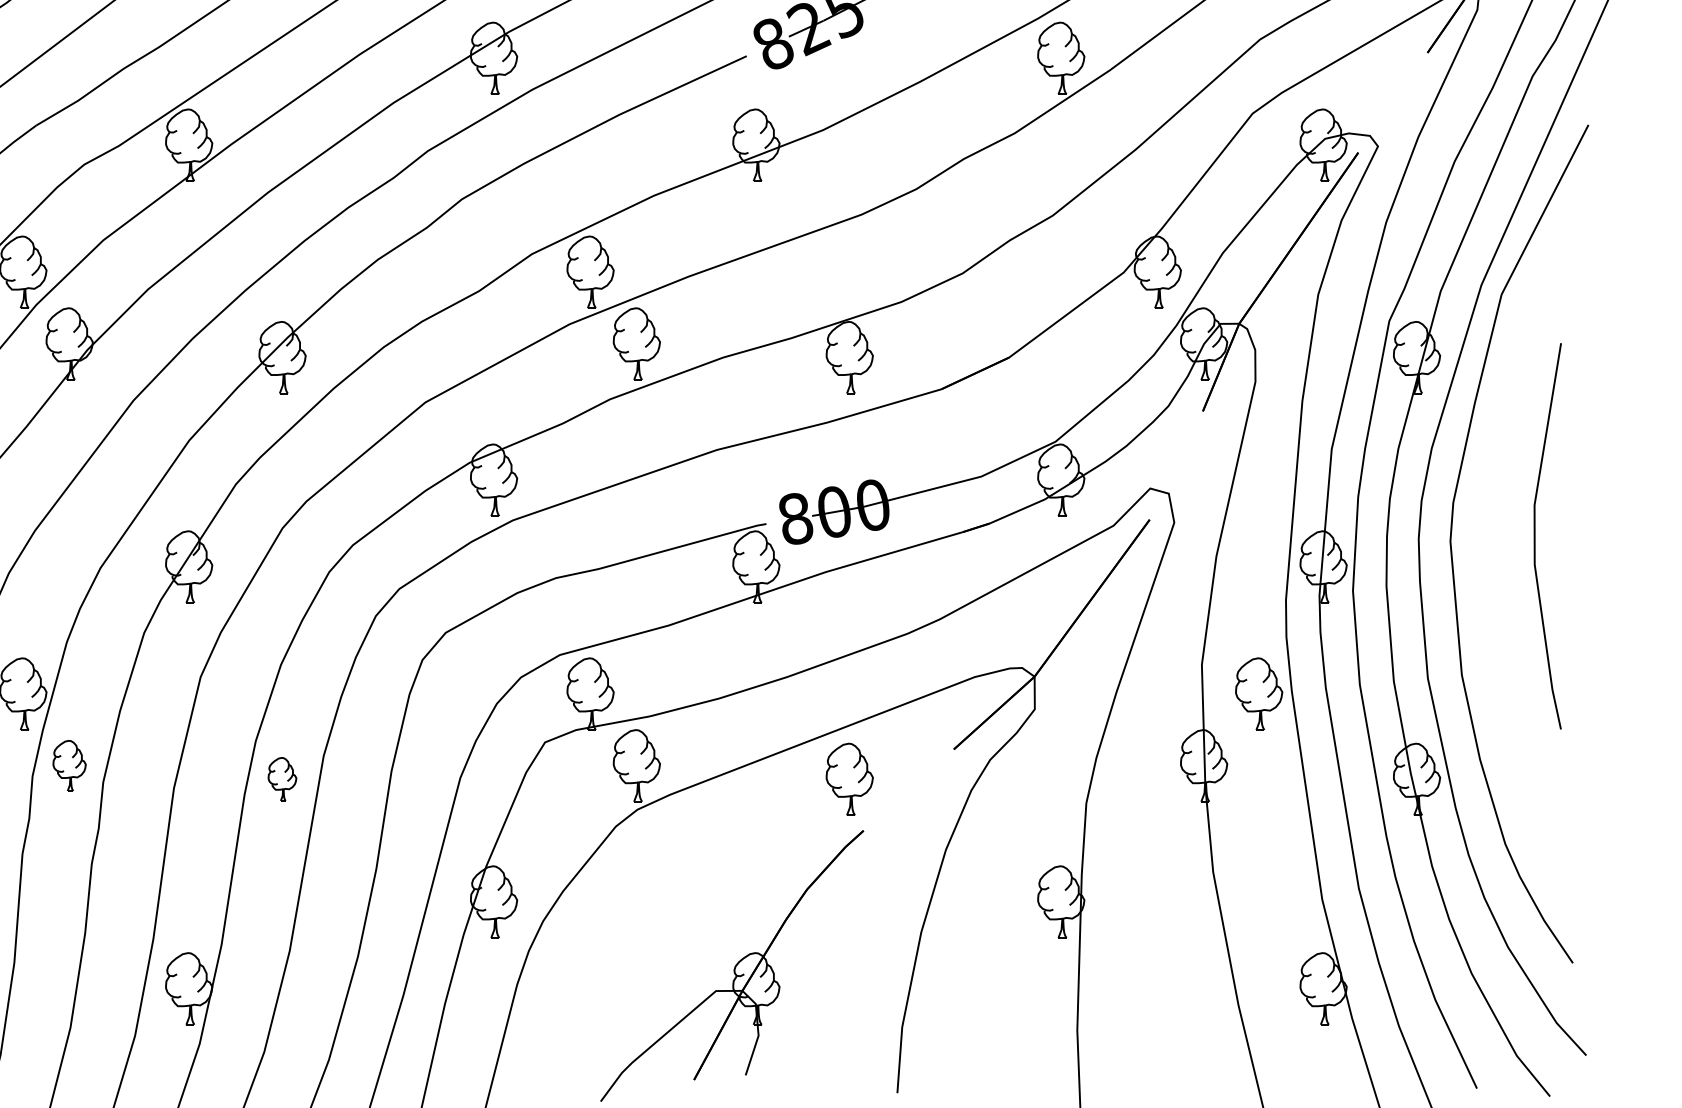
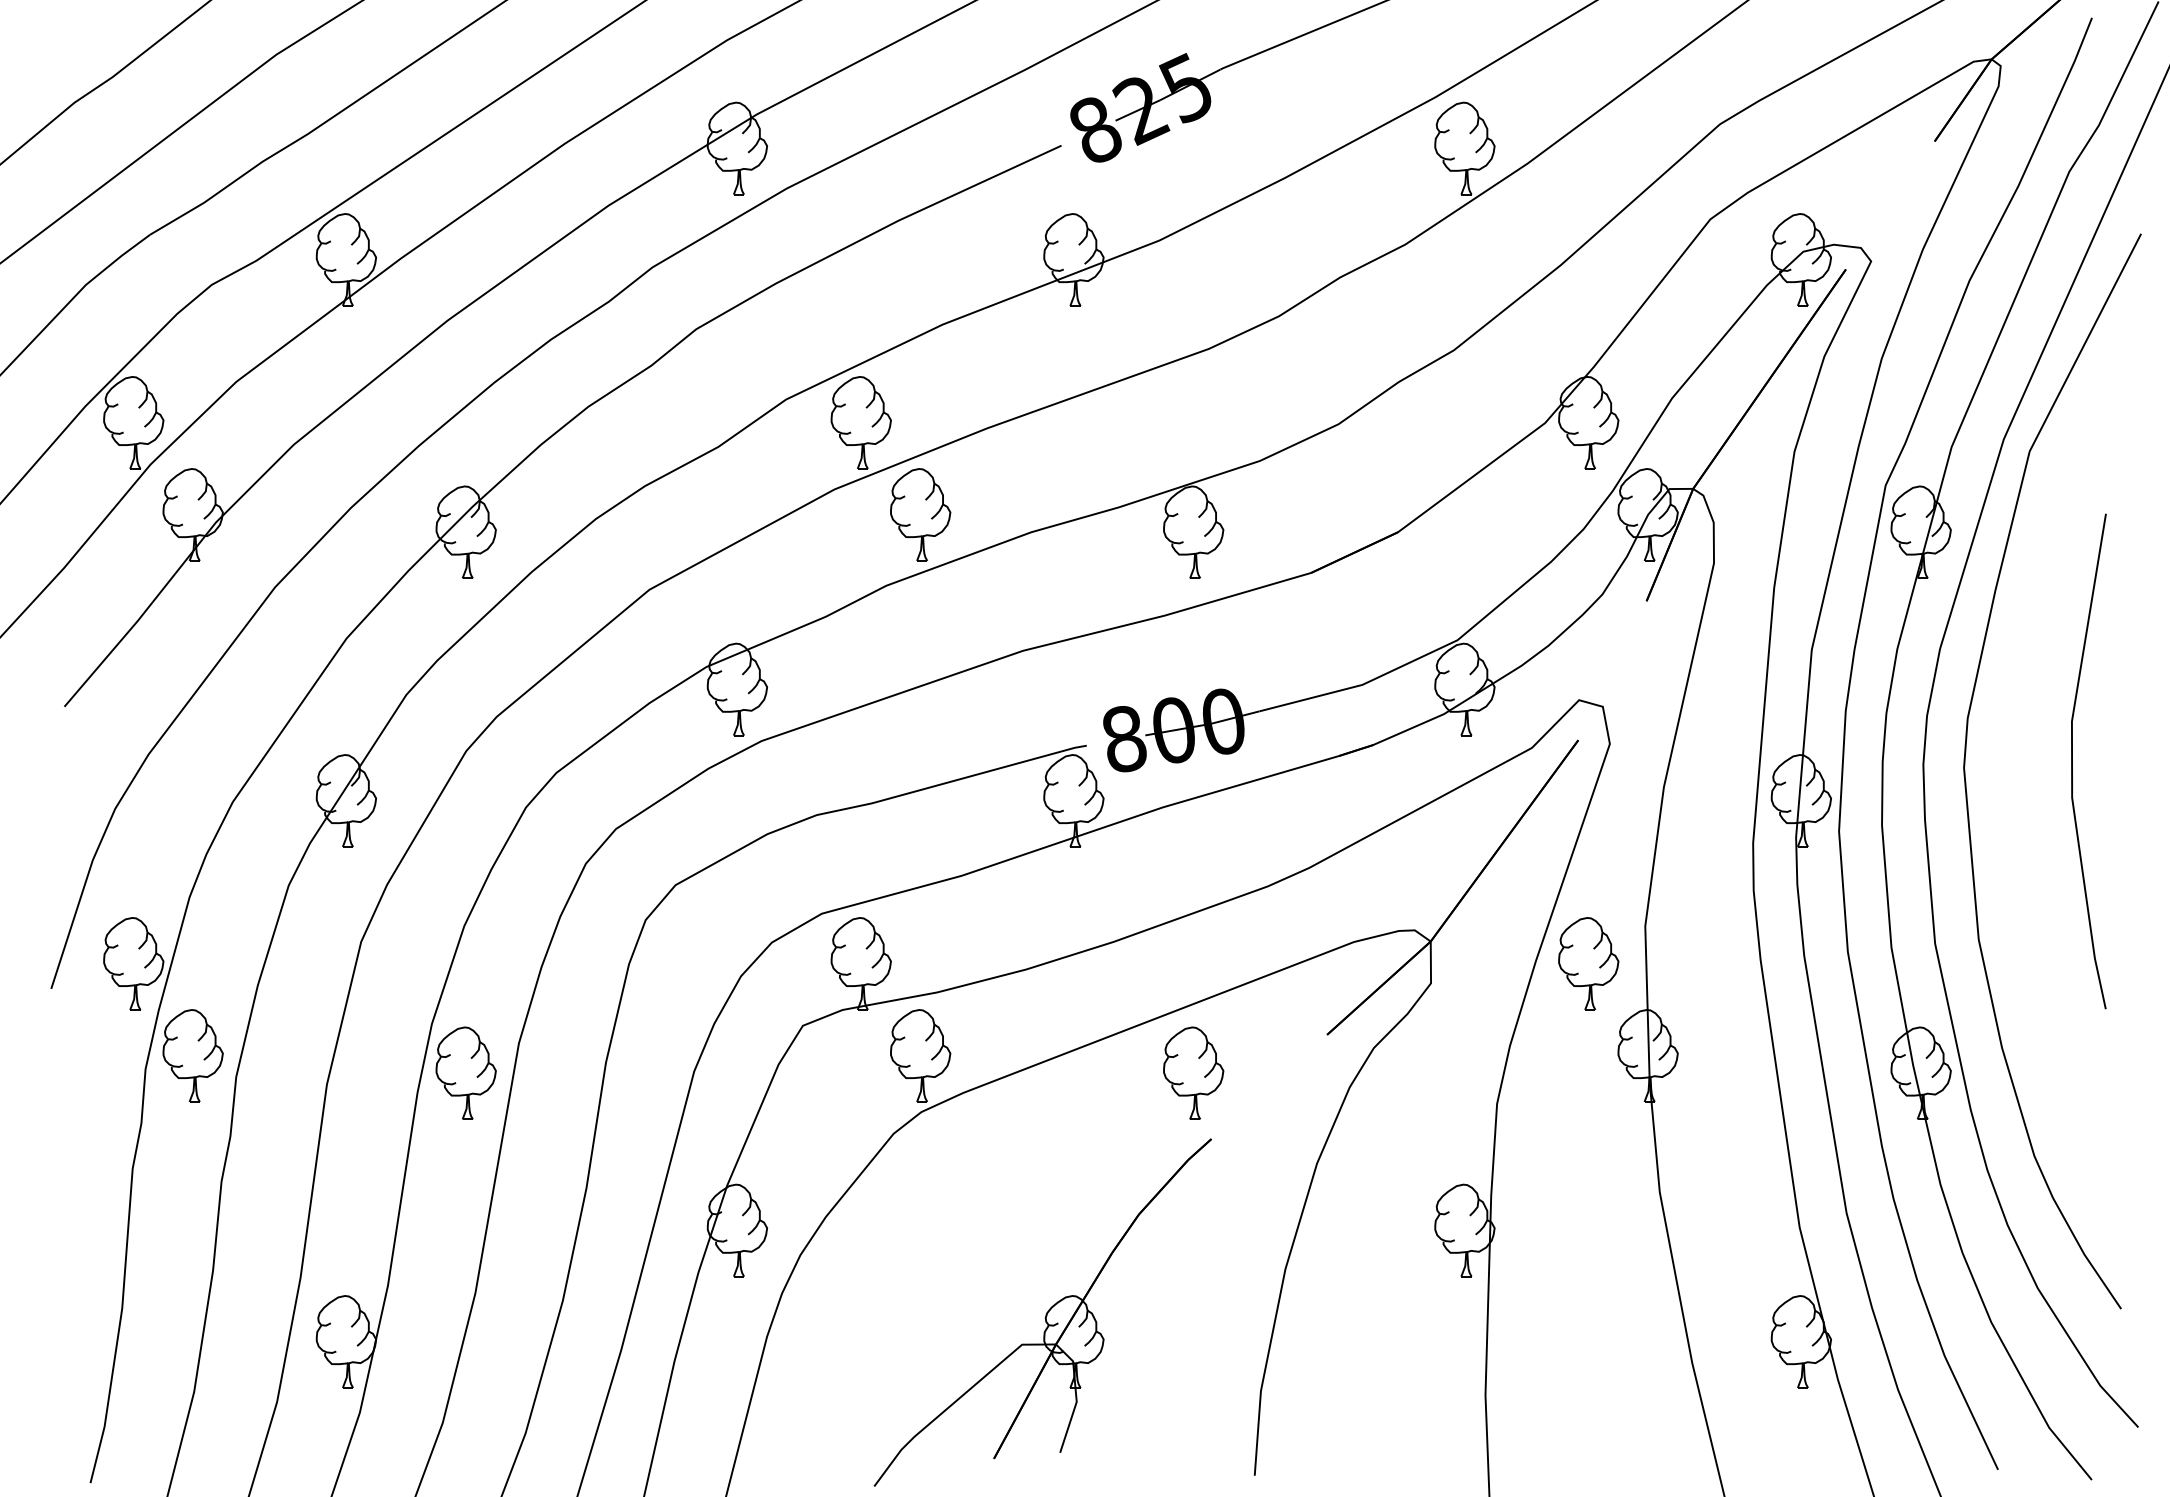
part: (1258, 693) -> (1588, 963), moved
part: (69, 765) -> (192, 1055), size x1.43
part: (282, 778) -> (465, 1072), size x1.67

